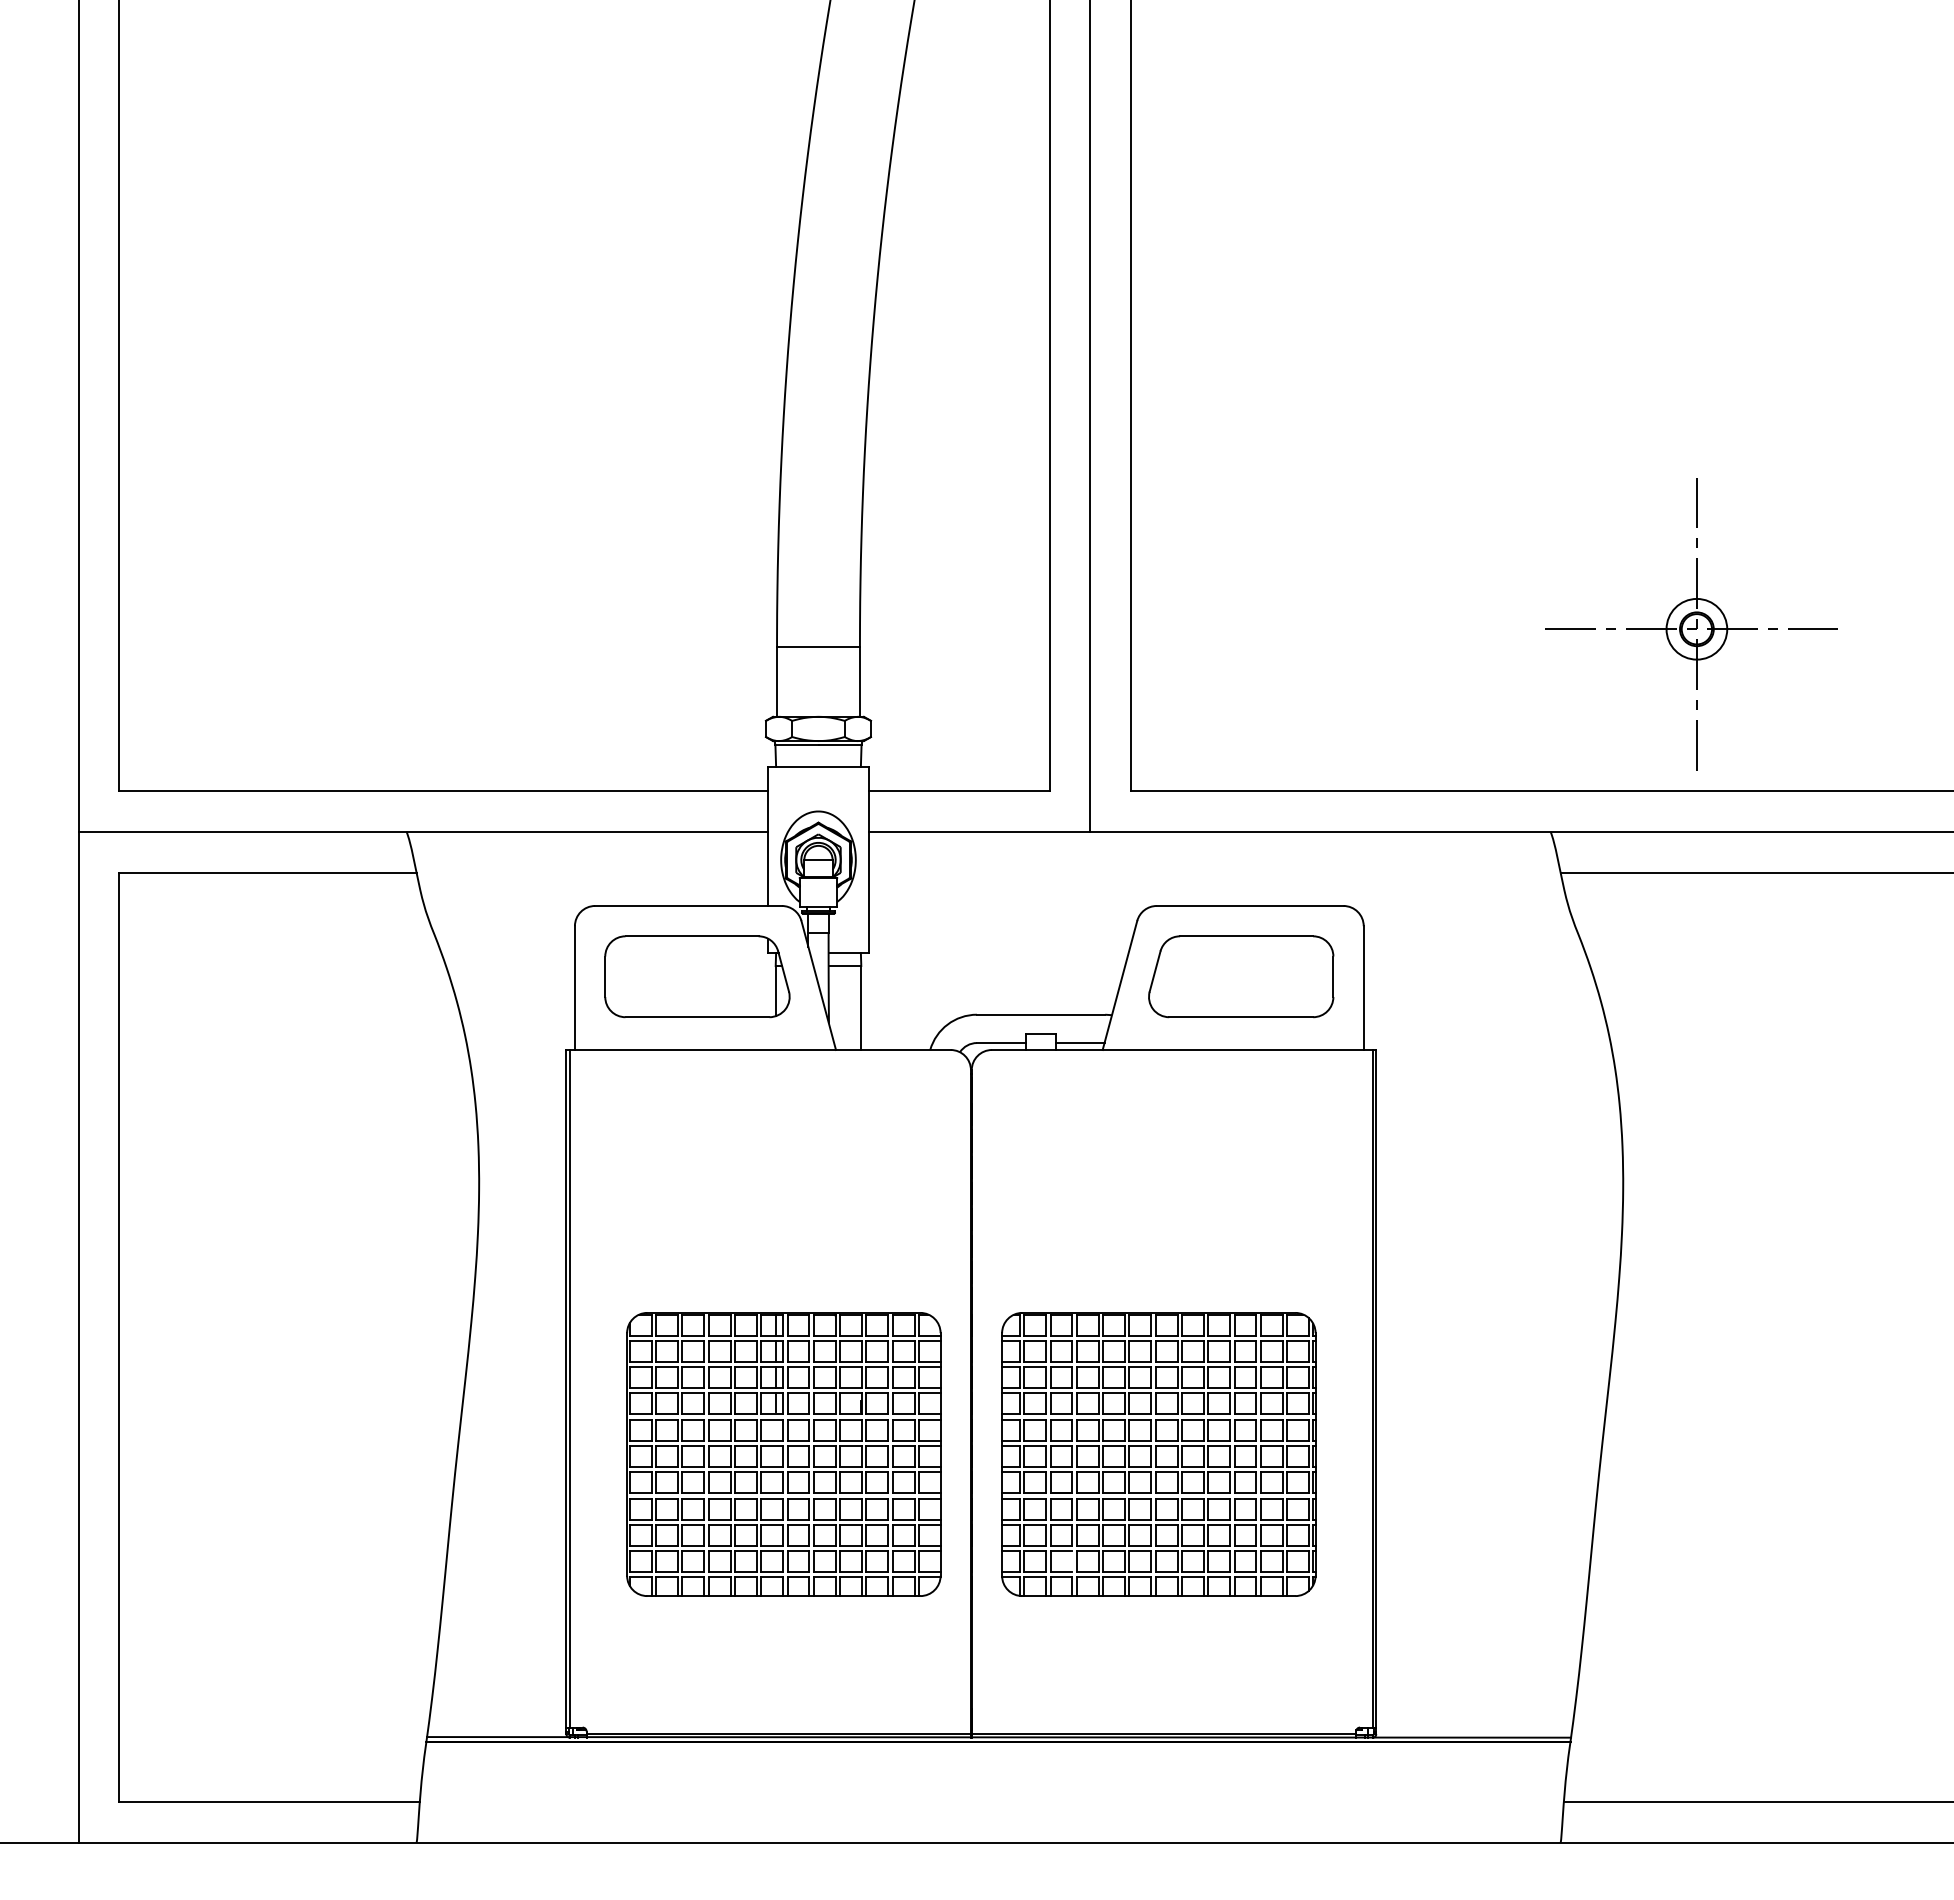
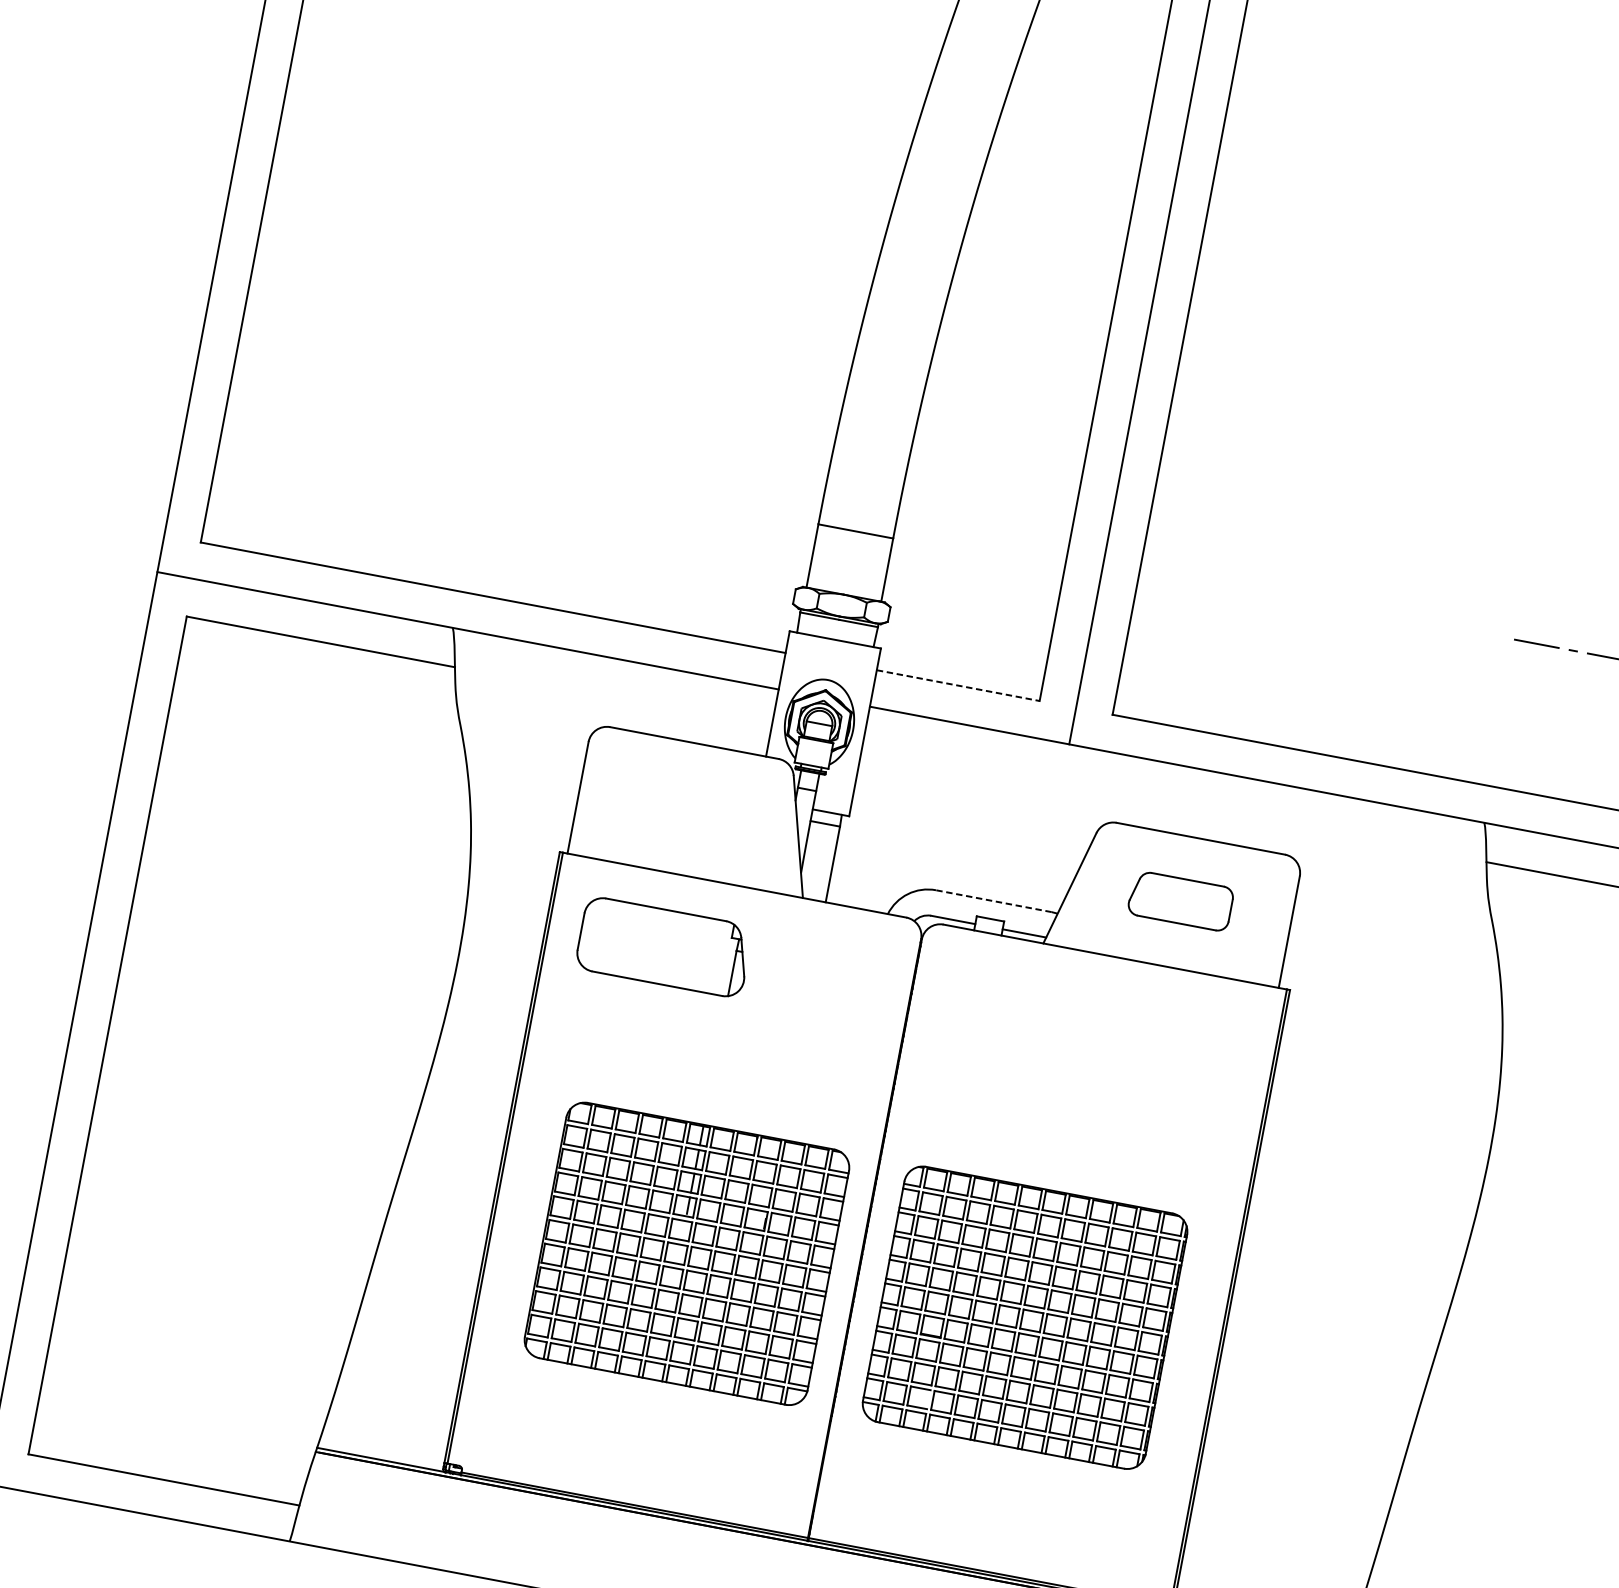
line: (959, 791) -> (958, 686), solid -> dashed
part: (697, 976) -> (664, 947), moved
part: (1241, 976) -> (1181, 900), size x0.6
line: (1040, 1014) -> (993, 900), solid -> dashed

